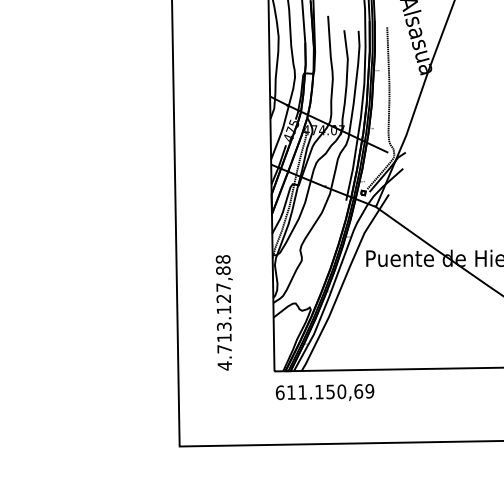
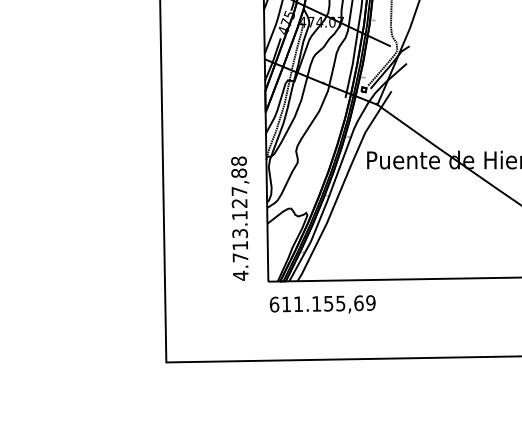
text: (223, 312) -> (239, 218), moved
text: (341, 391) -> (340, 303), 611.150,69 -> 611.155,69

